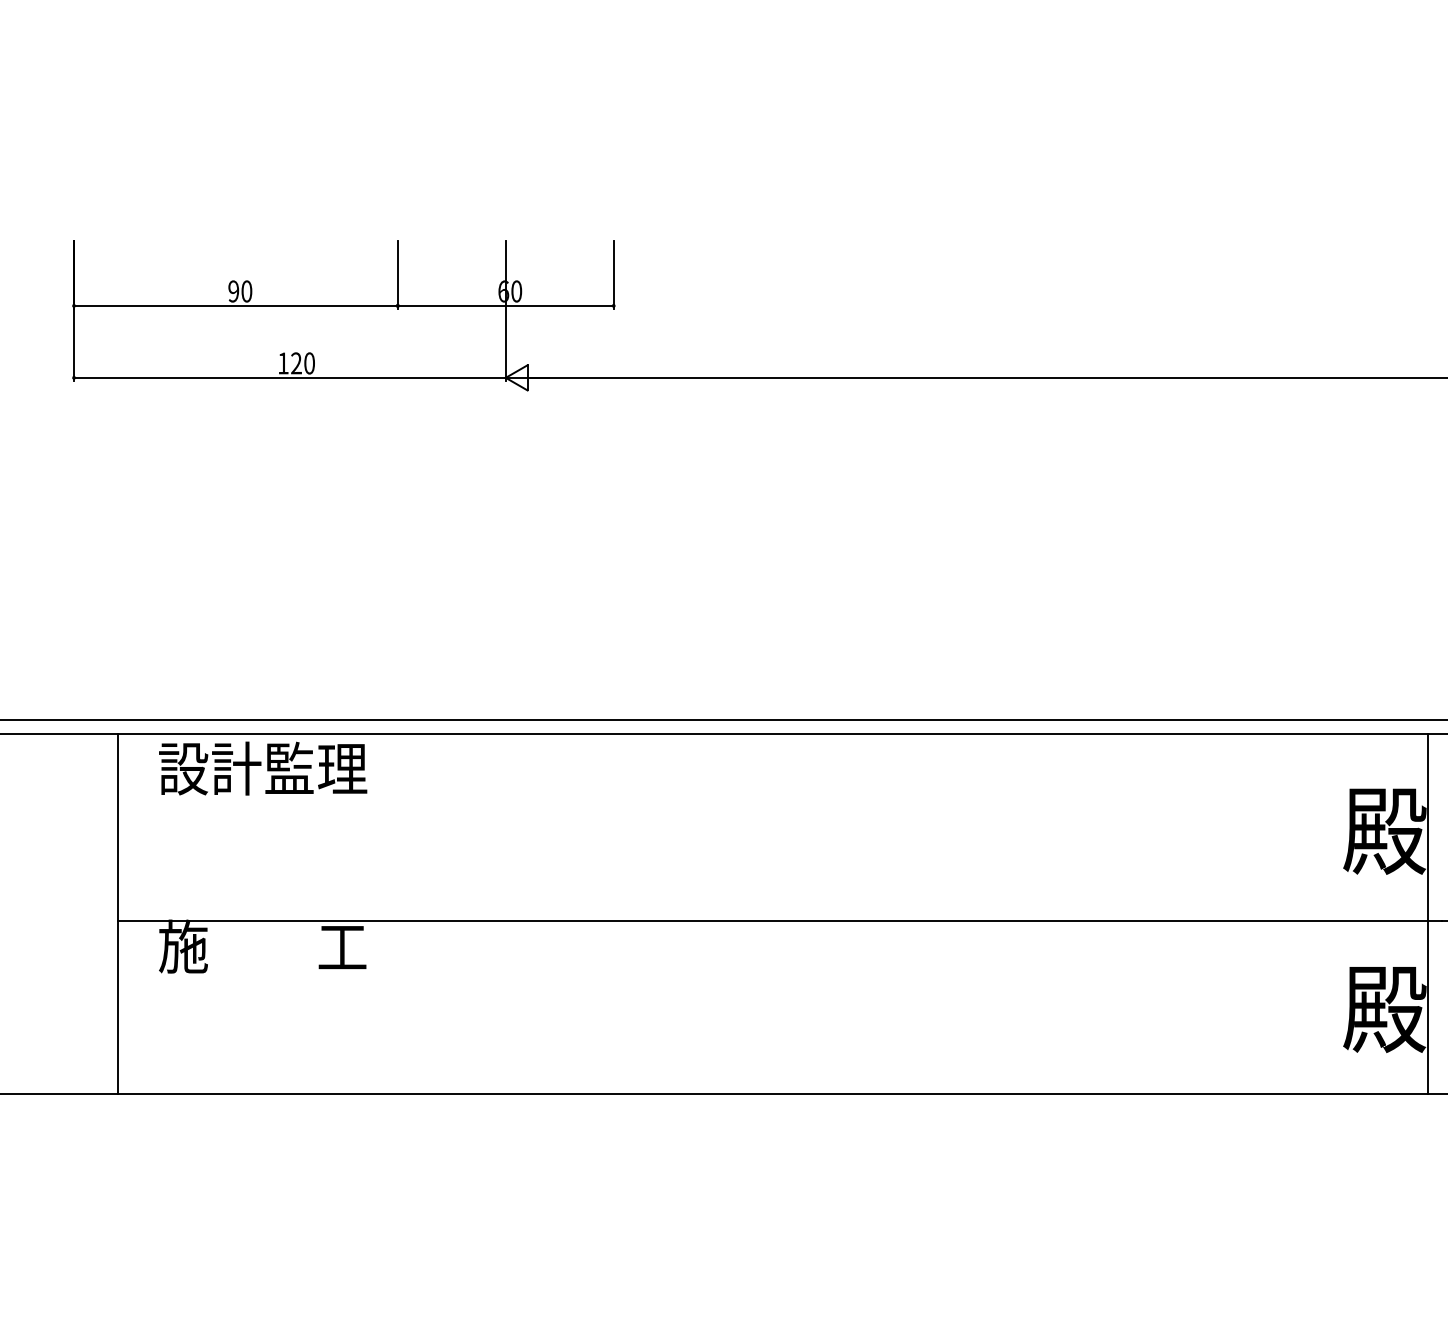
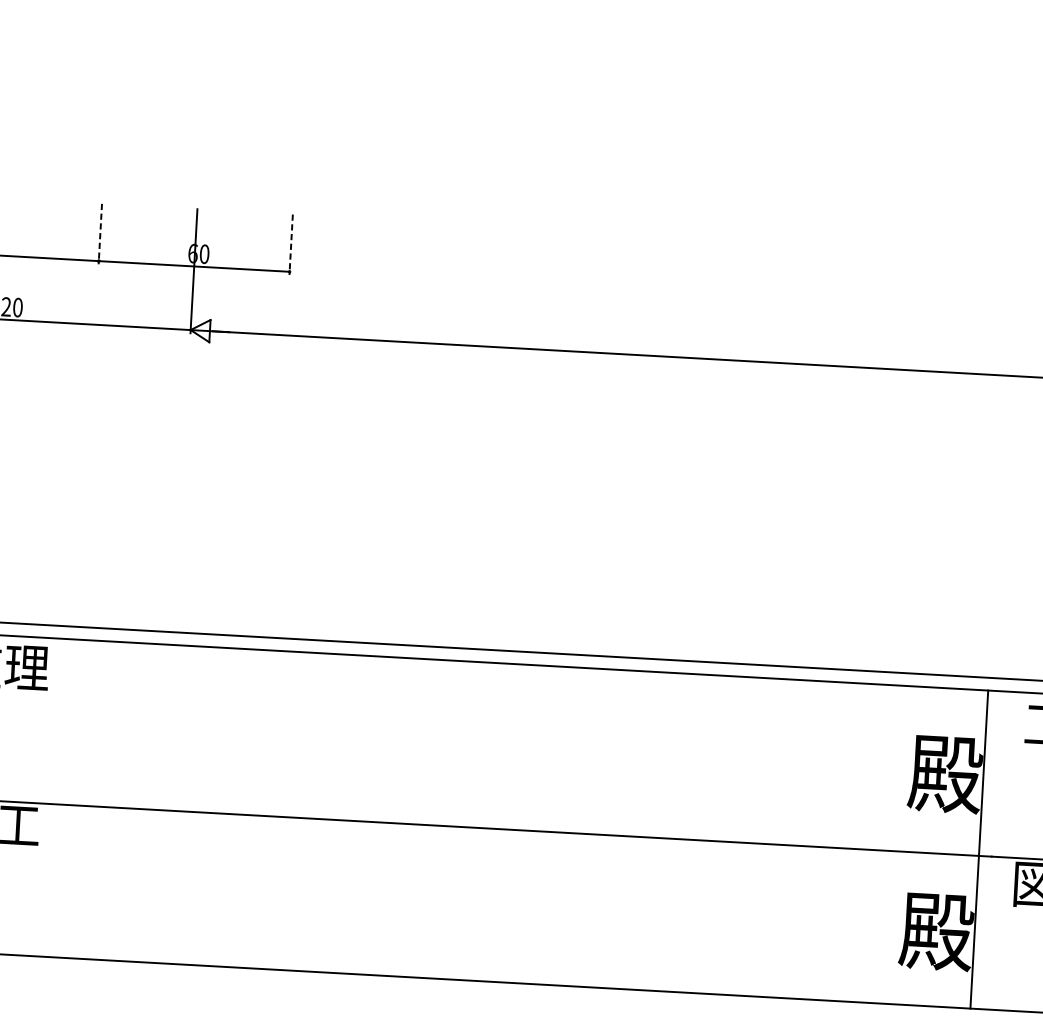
line: (397, 275) -> (100, 234), solid -> dashed
line: (613, 275) -> (290, 244), solid -> dashed

